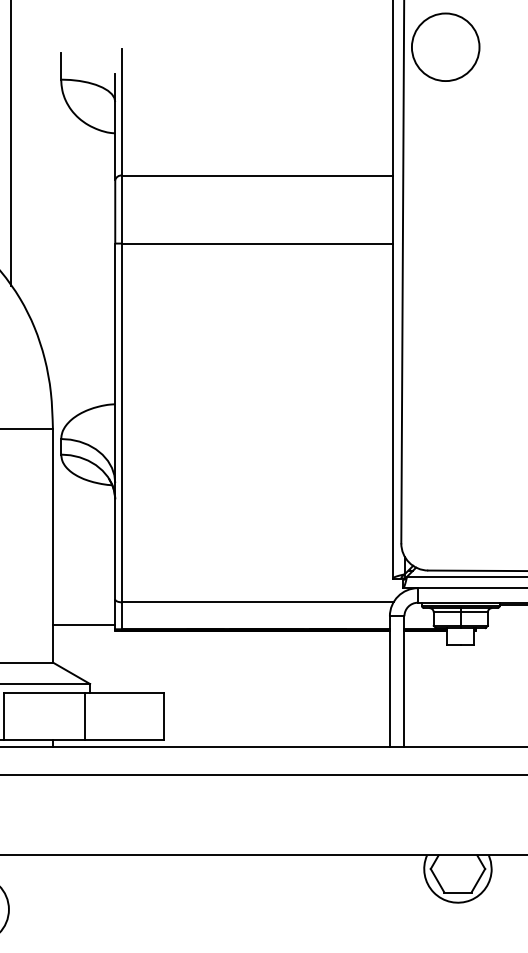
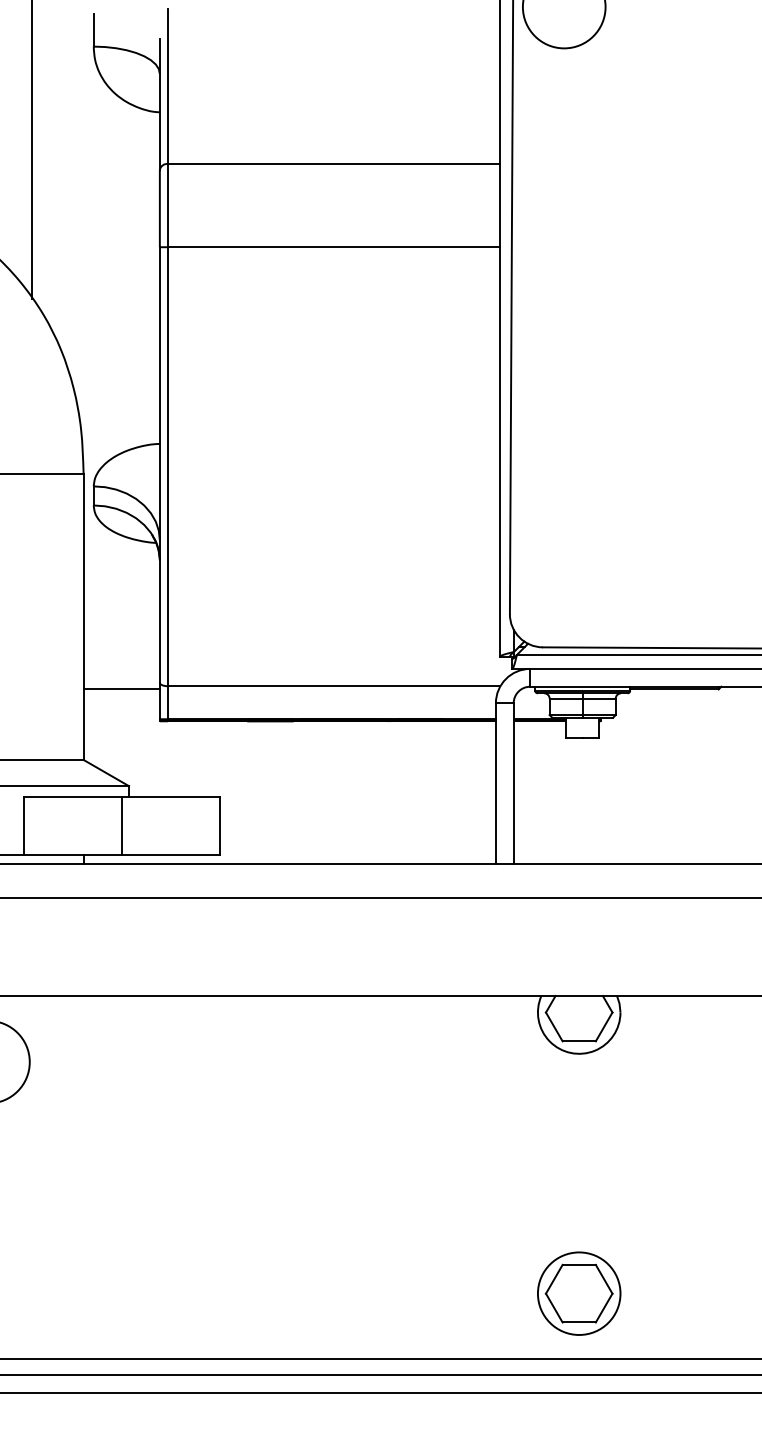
line: (83, 624) -> (121, 689), moved

